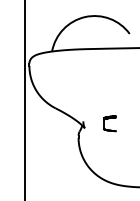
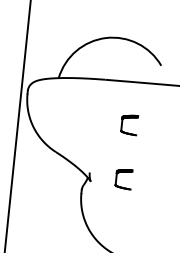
part: (109, 81) -> (128, 124), added

